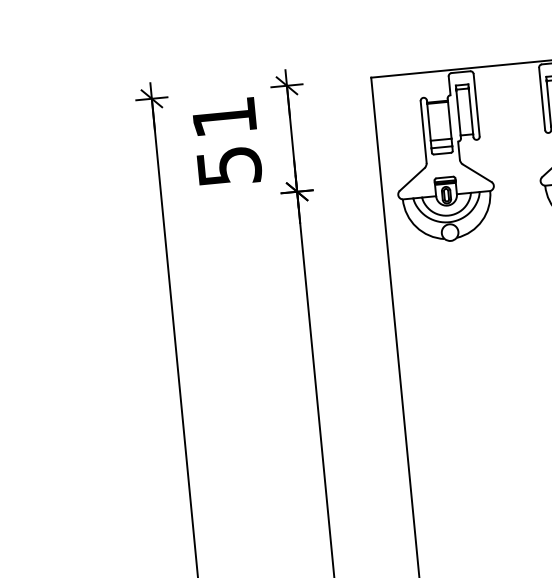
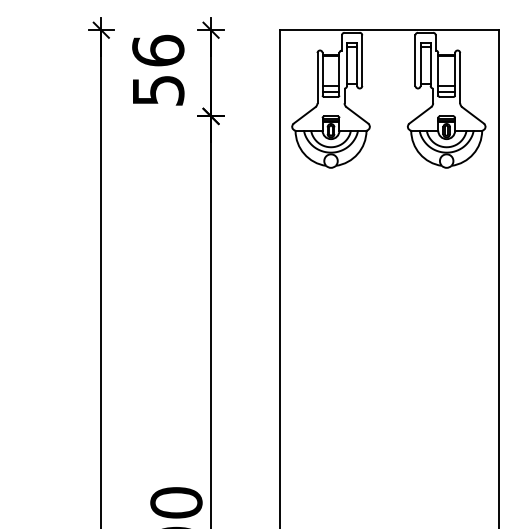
text: (224, 116) -> (158, 50), 51 -> 56

